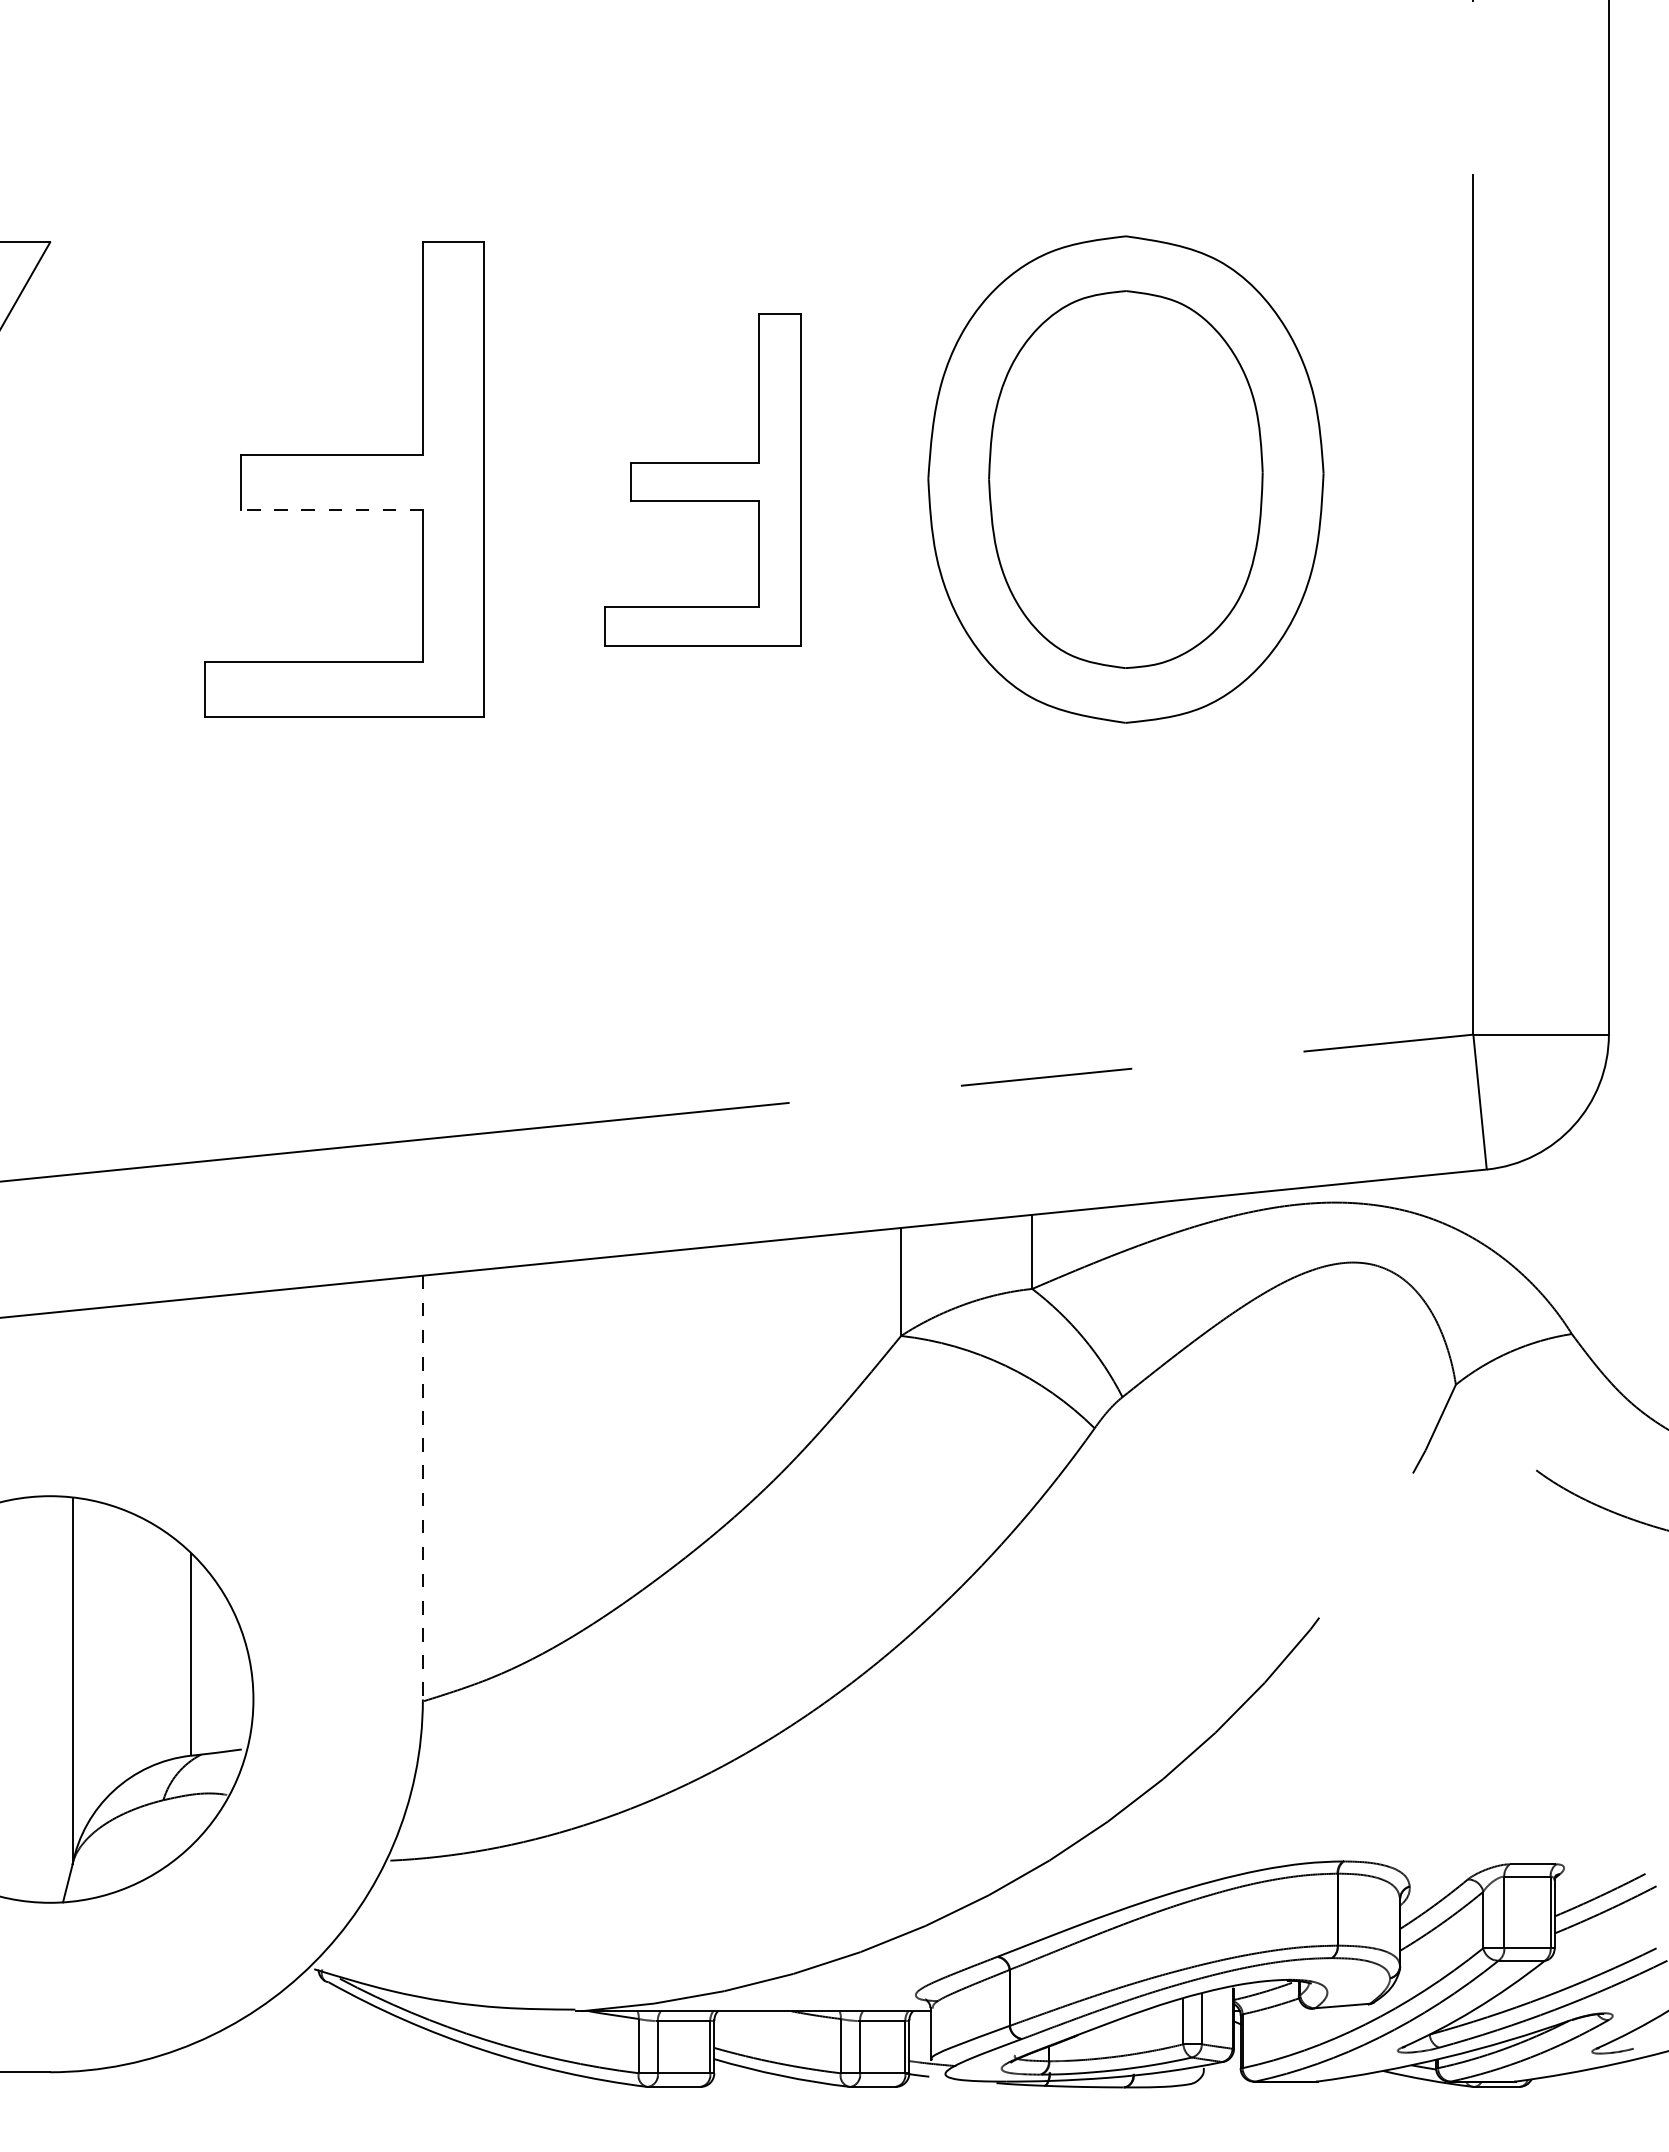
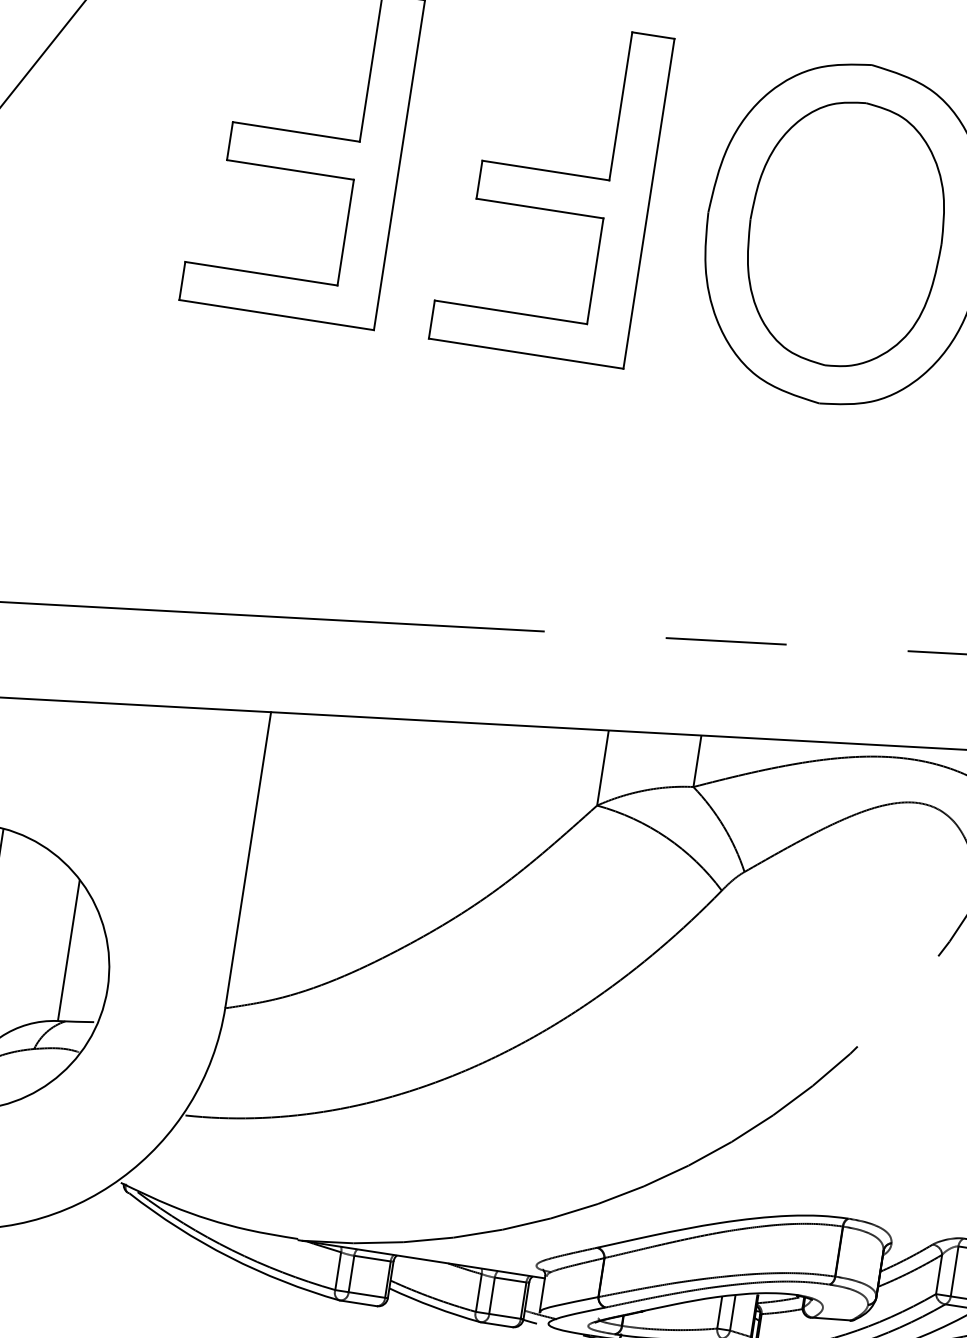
part: (702, 479) -> (551, 188), size x1.43
line: (331, 509) -> (290, 169), dashed -> solid
line: (422, 1487) -> (248, 859), dashed -> solid

